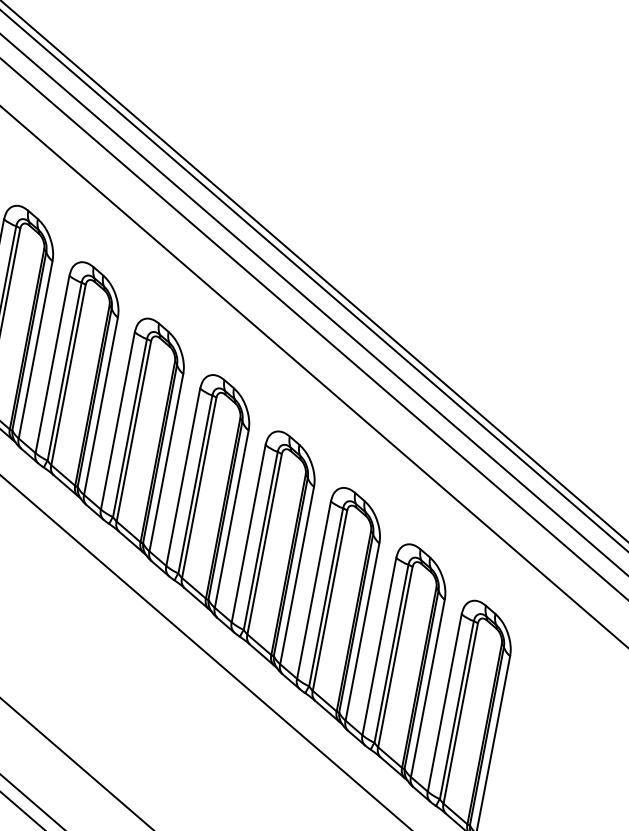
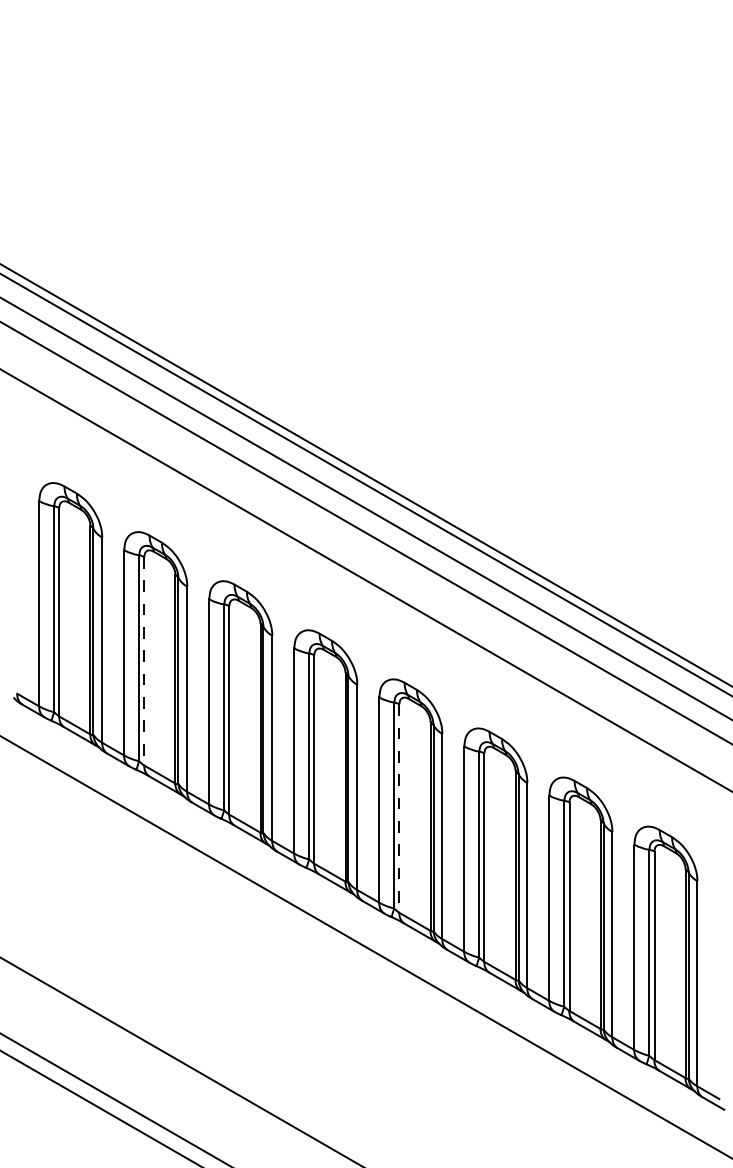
line: (68, 375) -> (144, 661), solid -> dashed
line: (264, 545) -> (399, 809), solid -> dashed

